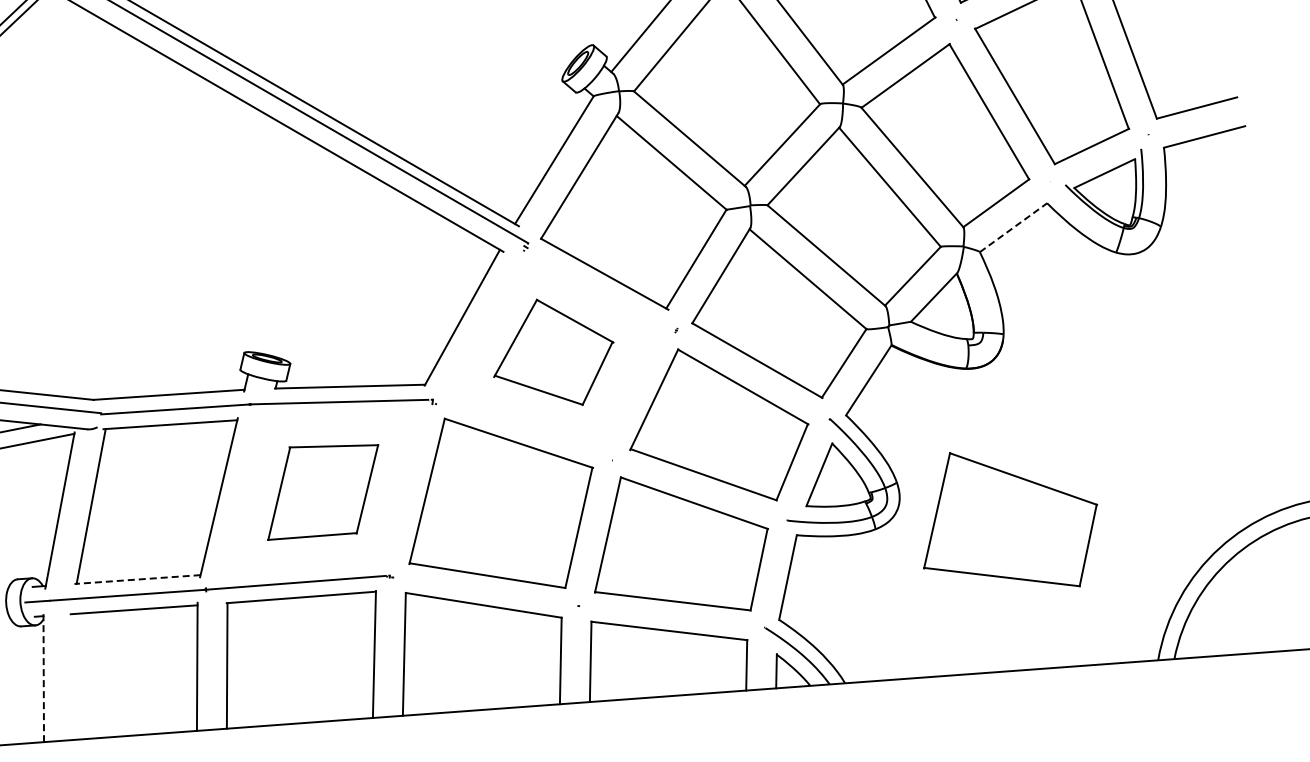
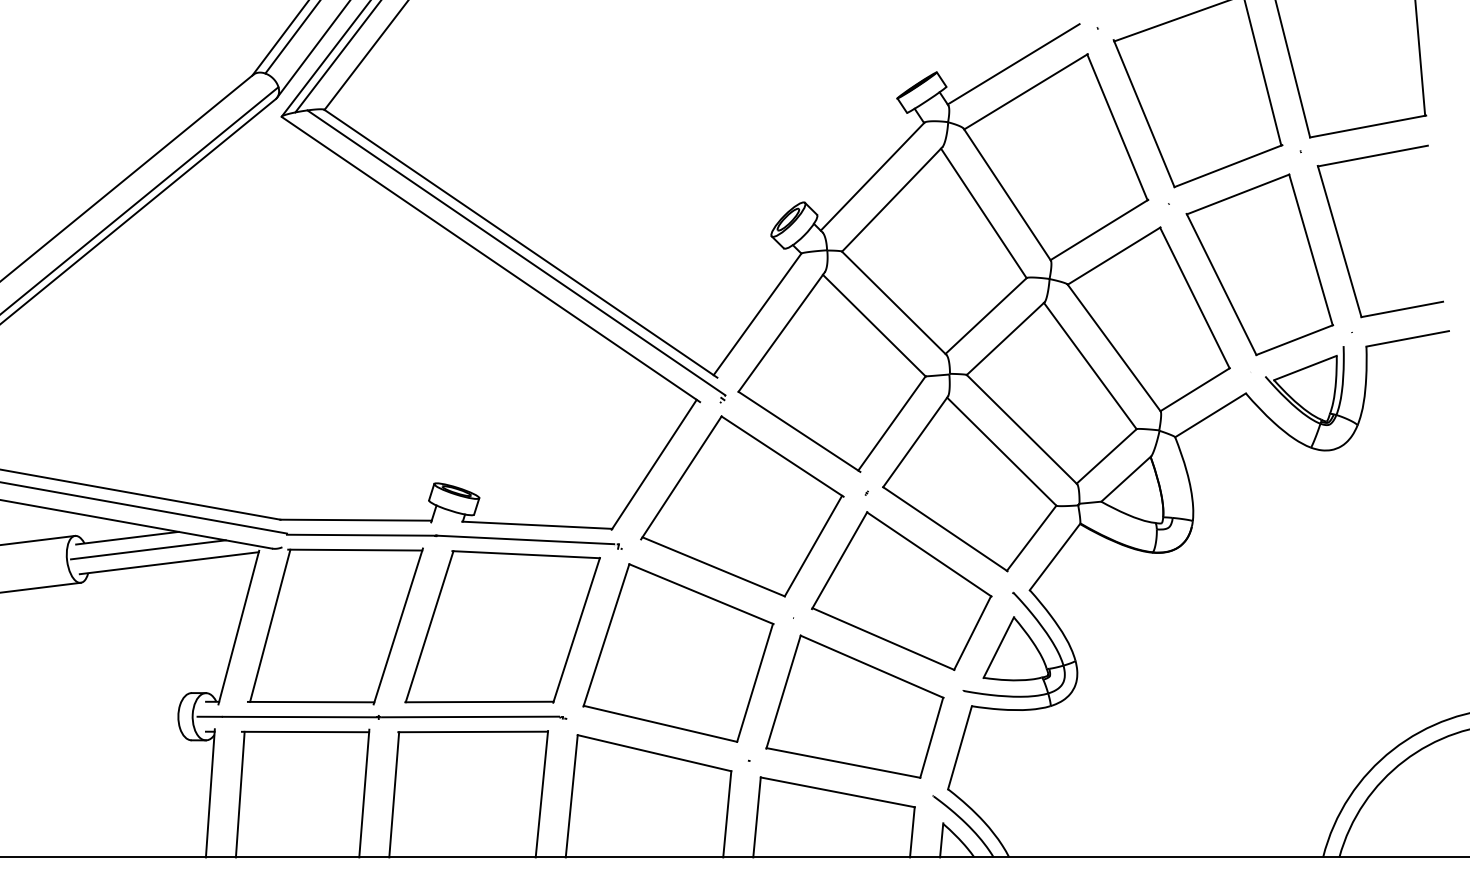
line: (1013, 227) -> (1210, 415), dashed -> solid
part: (553, 352) -> (742, 506), size x1.67
part: (322, 490) -> (502, 626), size x1.67
part: (1008, 519) -> (1184, 706), removed
line: (136, 579) -> (310, 702), dashed -> solid
line: (72, 676) -> (239, 794), added
line: (43, 677) -> (210, 792), dashed -> solid

